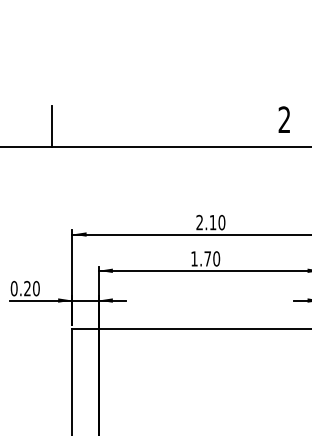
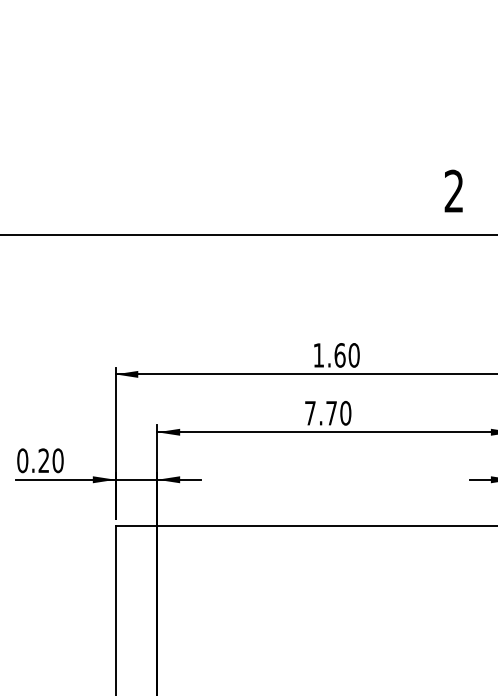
line: (52, 126) -> (83, 201), removed
text: (206, 222) -> (329, 355), 2.10 -> 1.60
text: (194, 258) -> (310, 412), 1.70 -> 7.70

